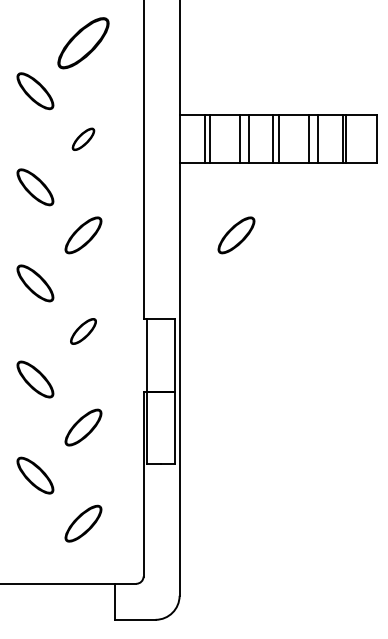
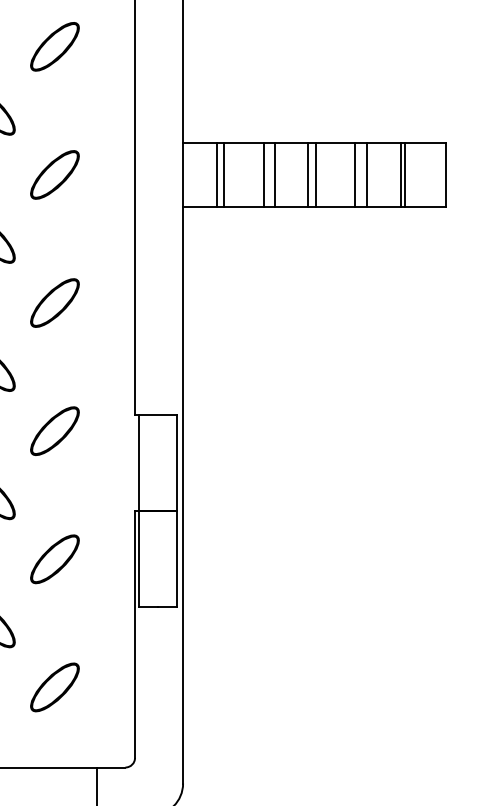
part: (83, 42) -> (54, 45), size x0.71
part: (83, 139) -> (54, 175), size x1.67
part: (236, 235) -> (258, 303), removed
part: (83, 331) -> (54, 431), size x1.43

